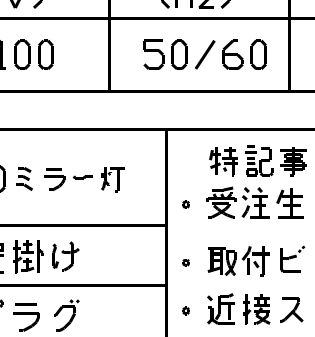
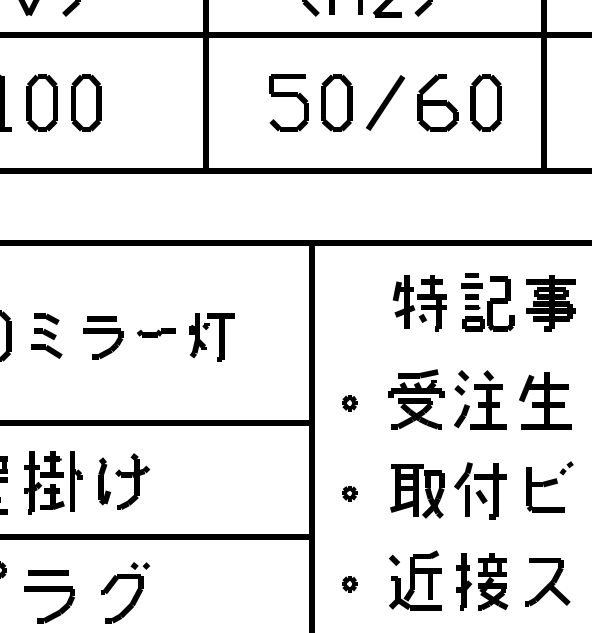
part: (242, 202) -> (455, 399), moved

